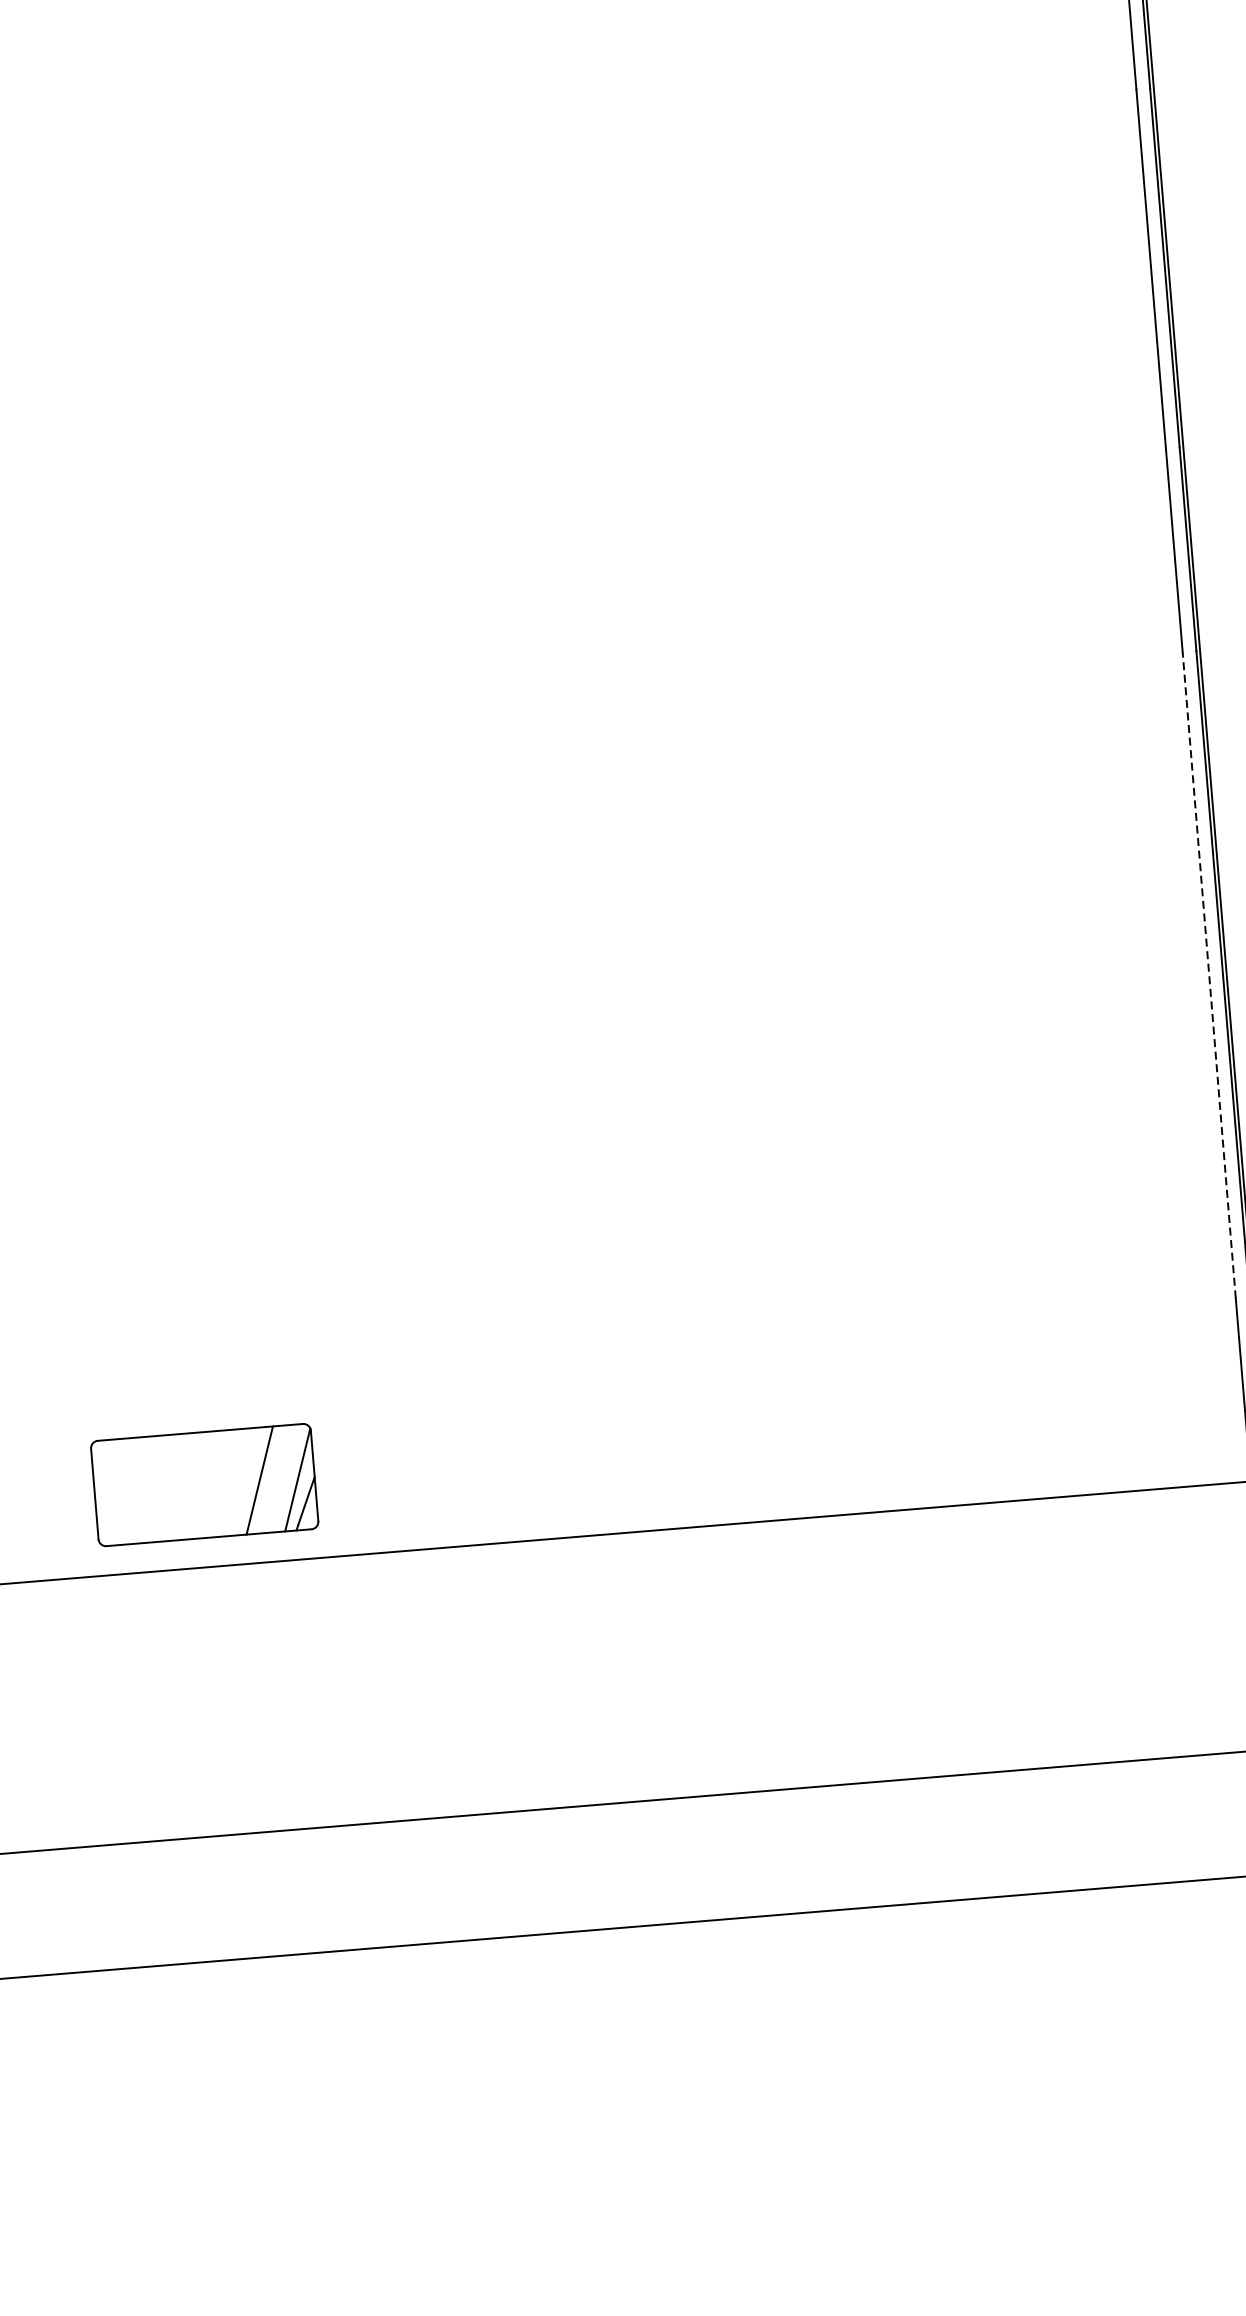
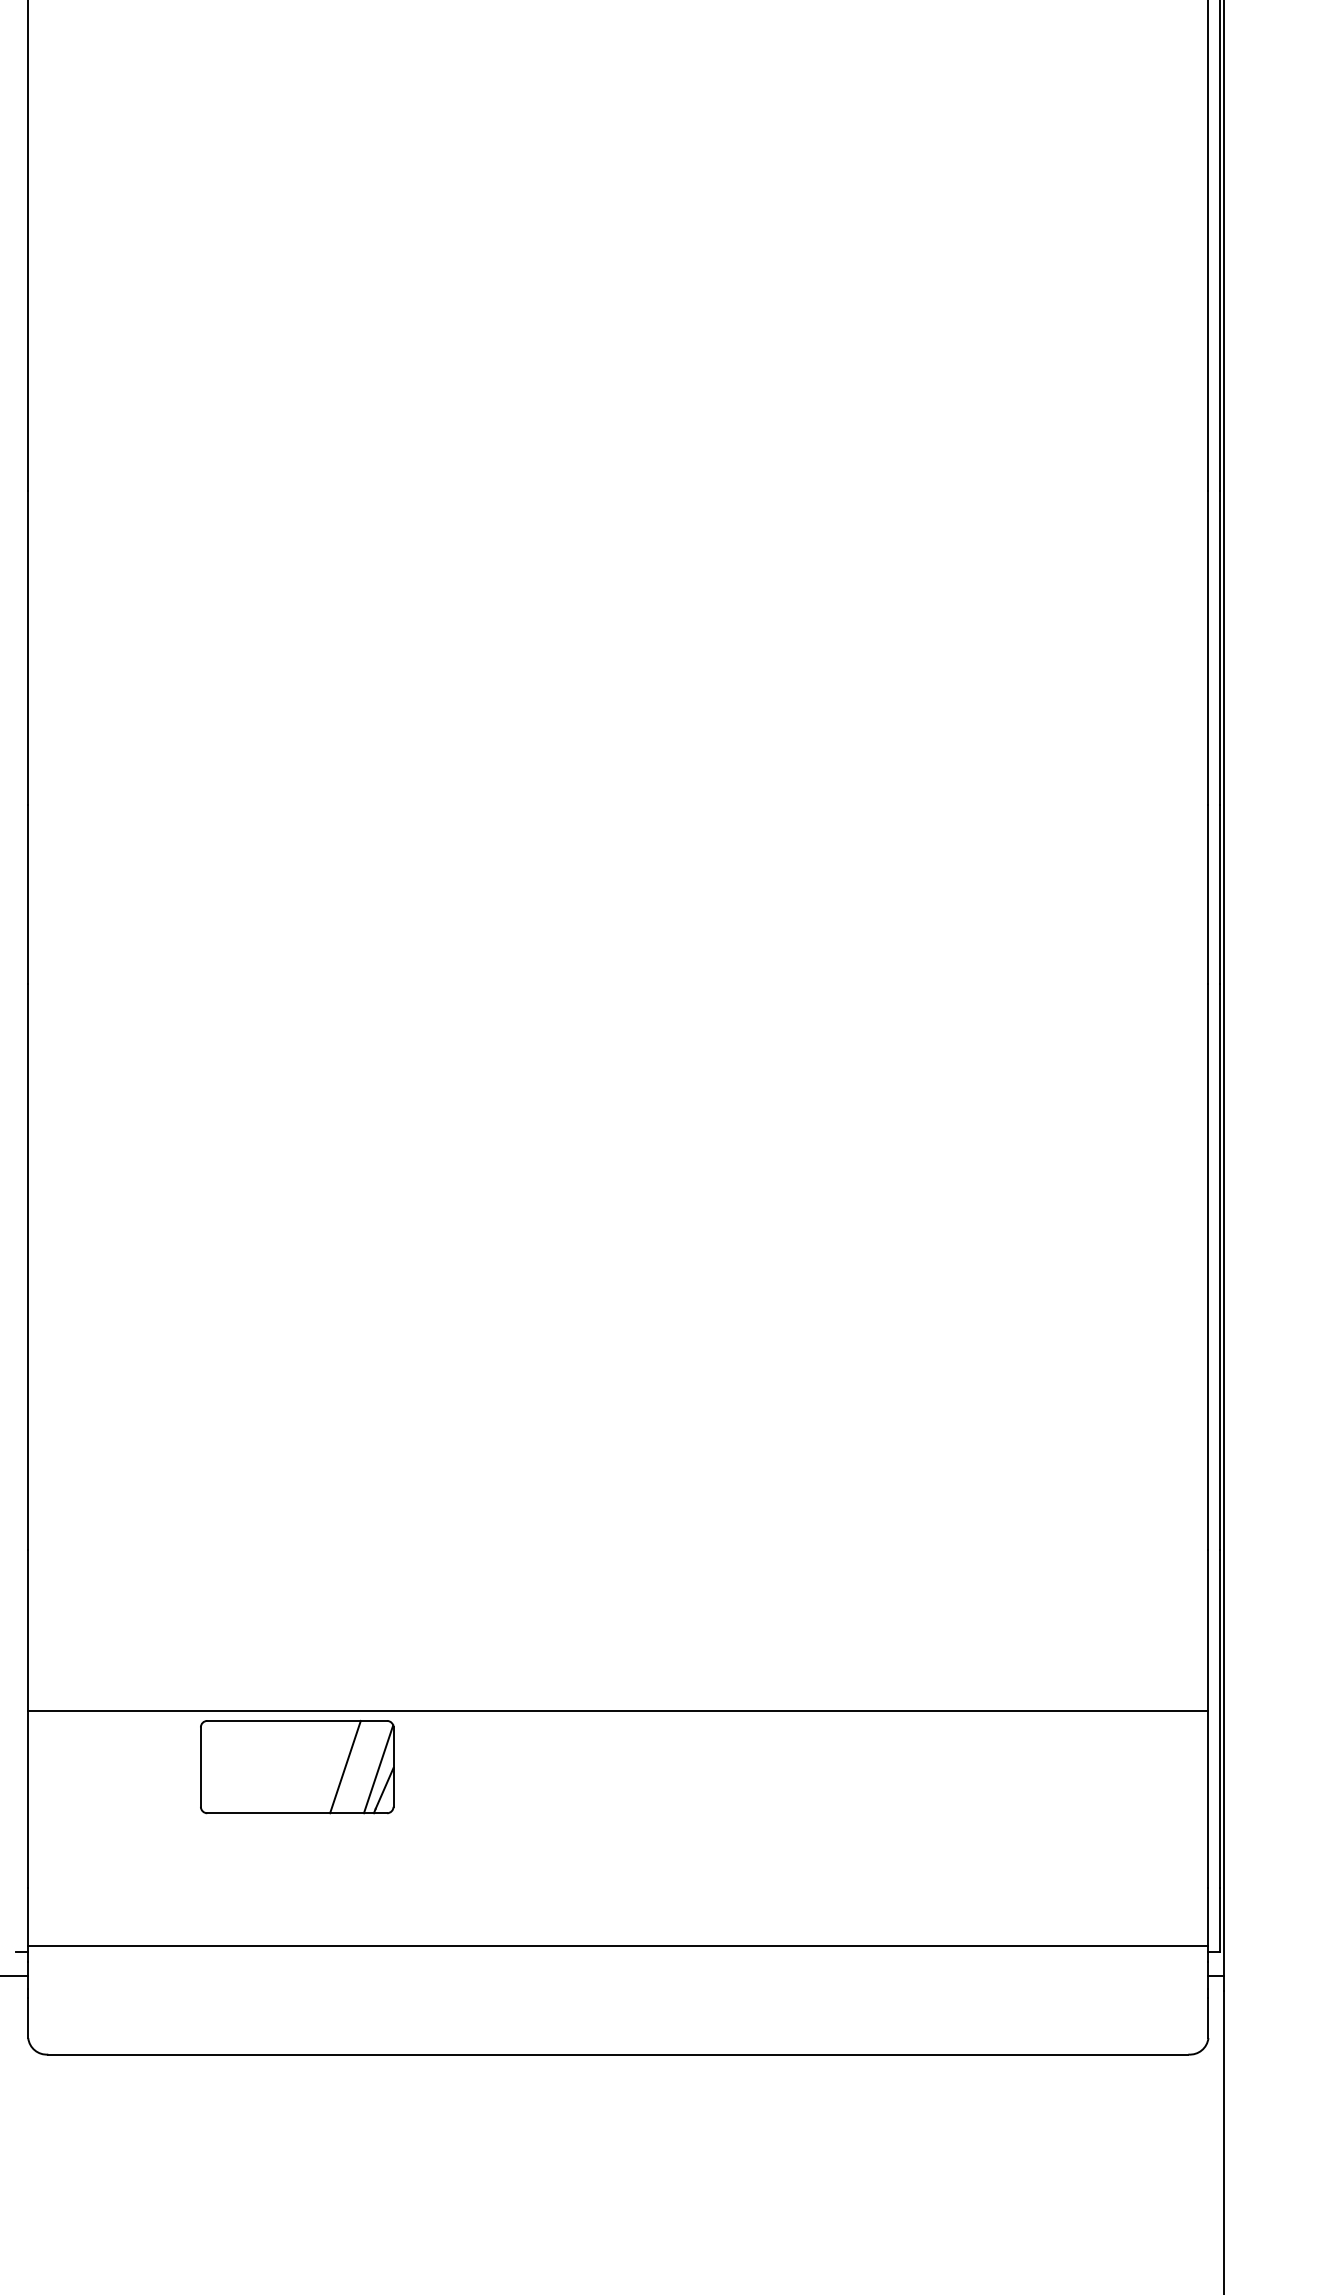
line: (1209, 974) -> (1208, 1266), dashed -> solid
part: (205, 1484) -> (297, 1766), moved

